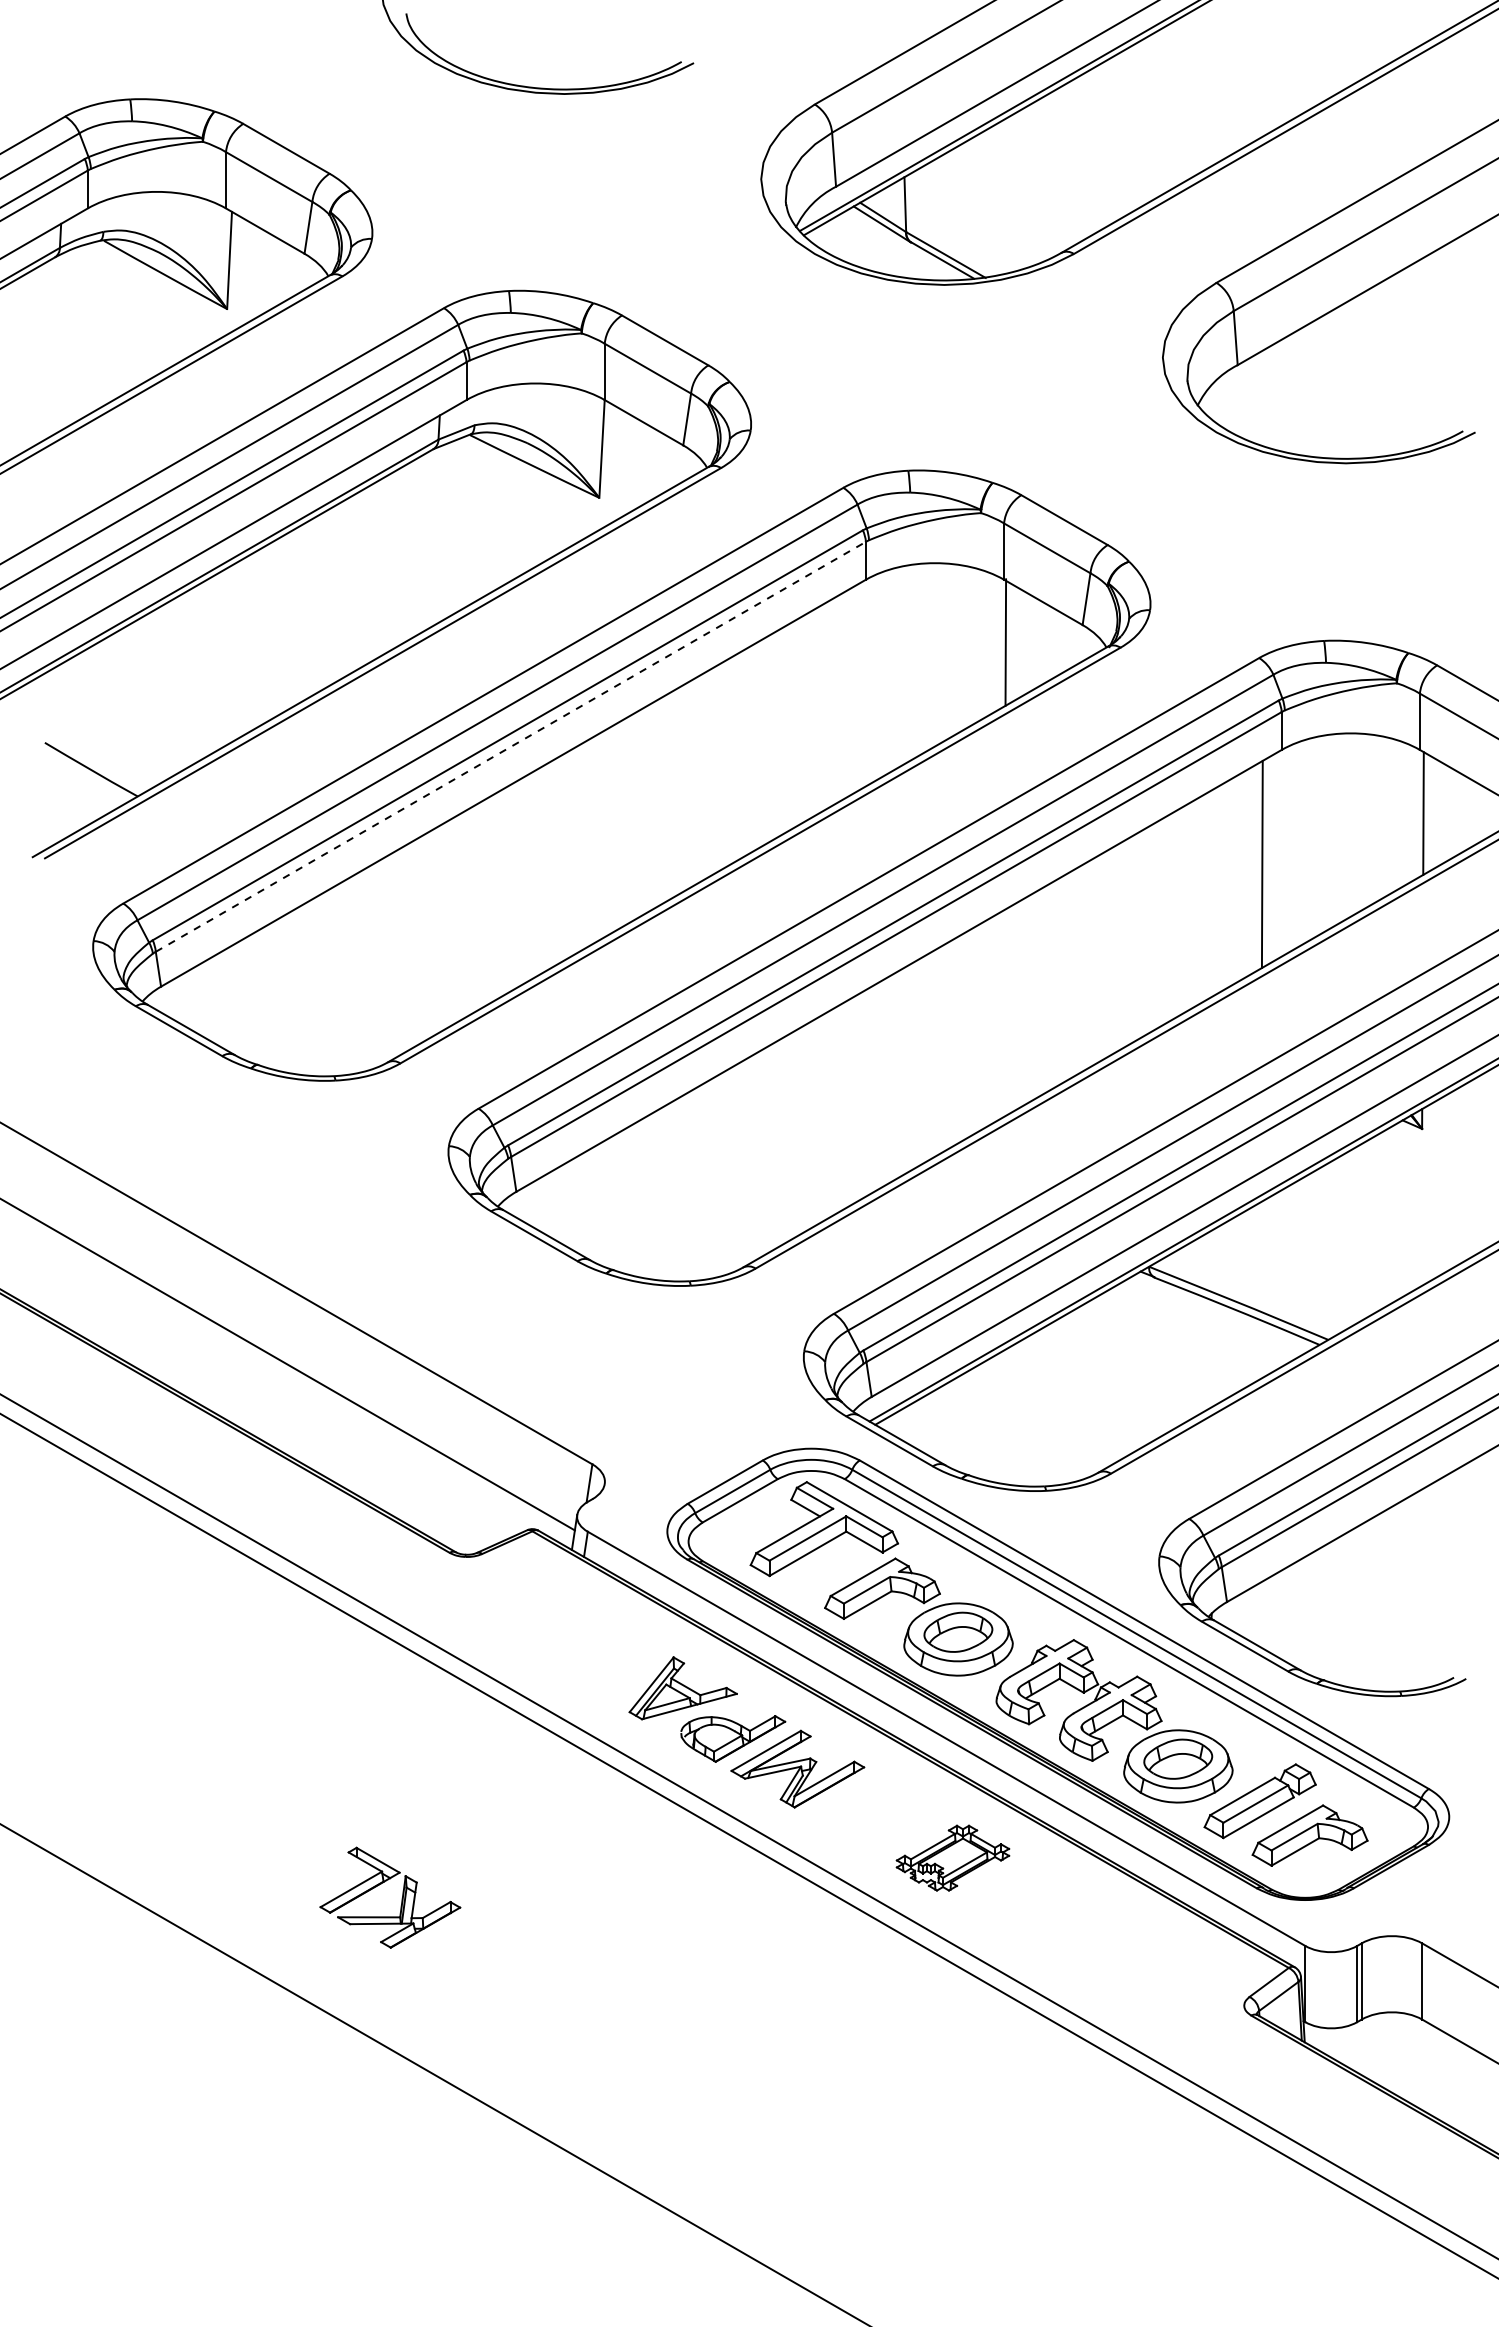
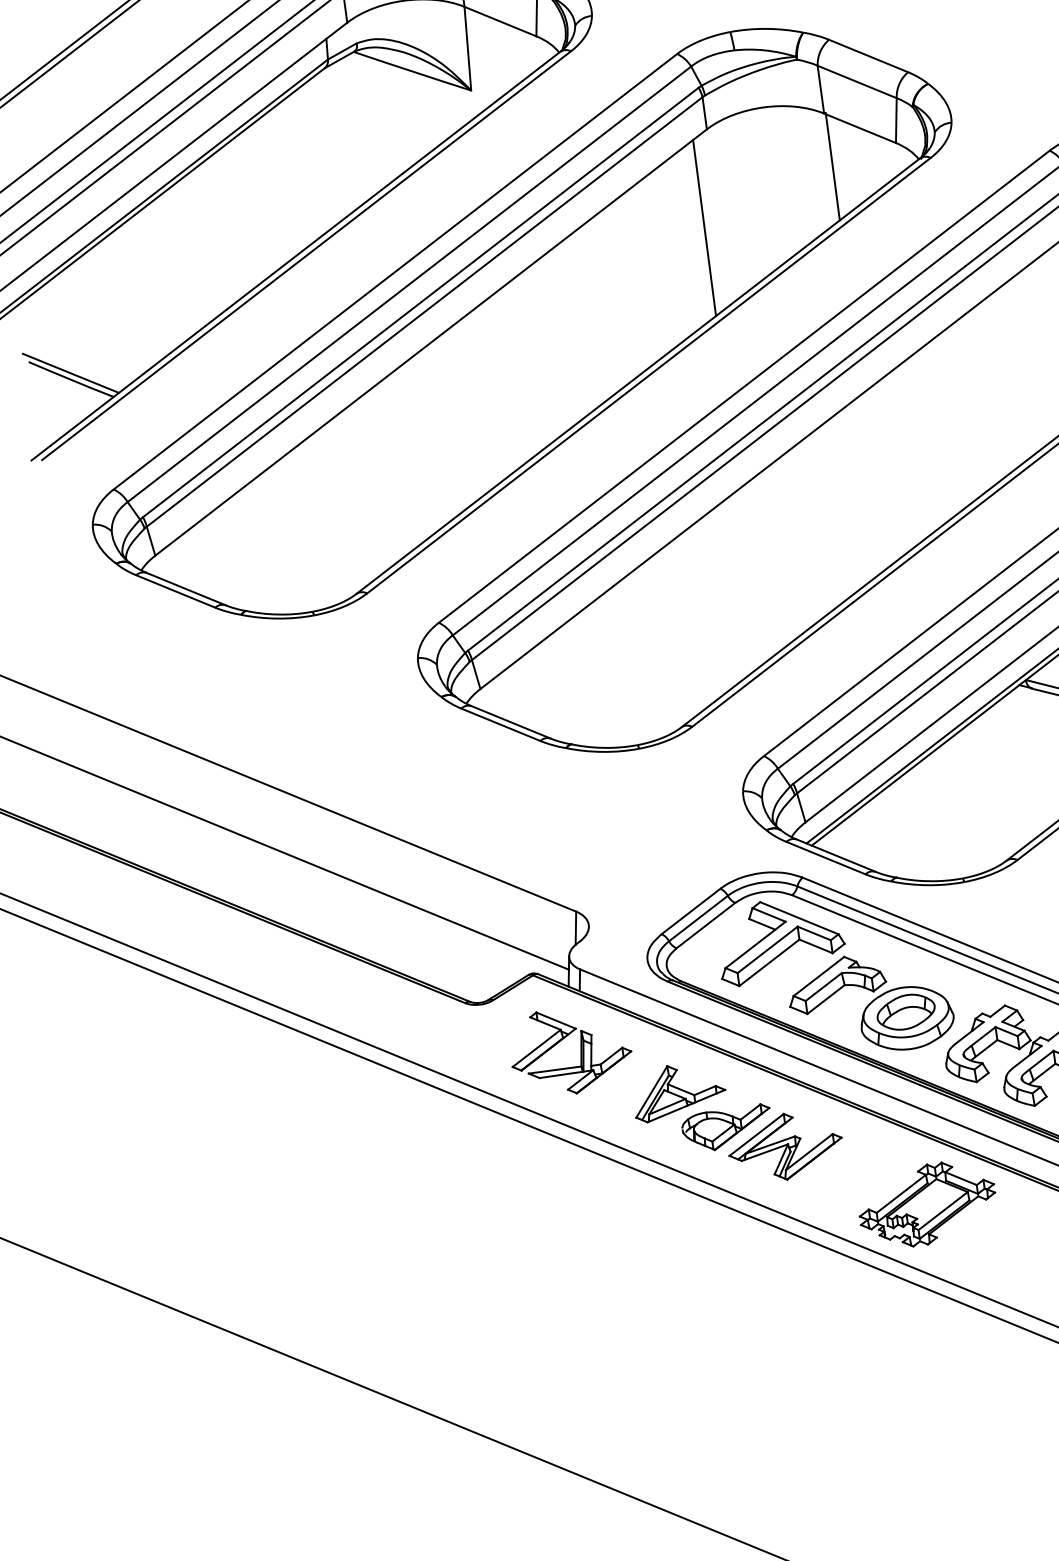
line: (847, 693) -> (704, 228), added
line: (510, 746) -> (424, 311), dashed -> solid
line: (91, 762) -> (70, 373), added
part: (952, 1857) -> (926, 1204), size x1.43
part: (401, 1898) -> (580, 1050), moved

